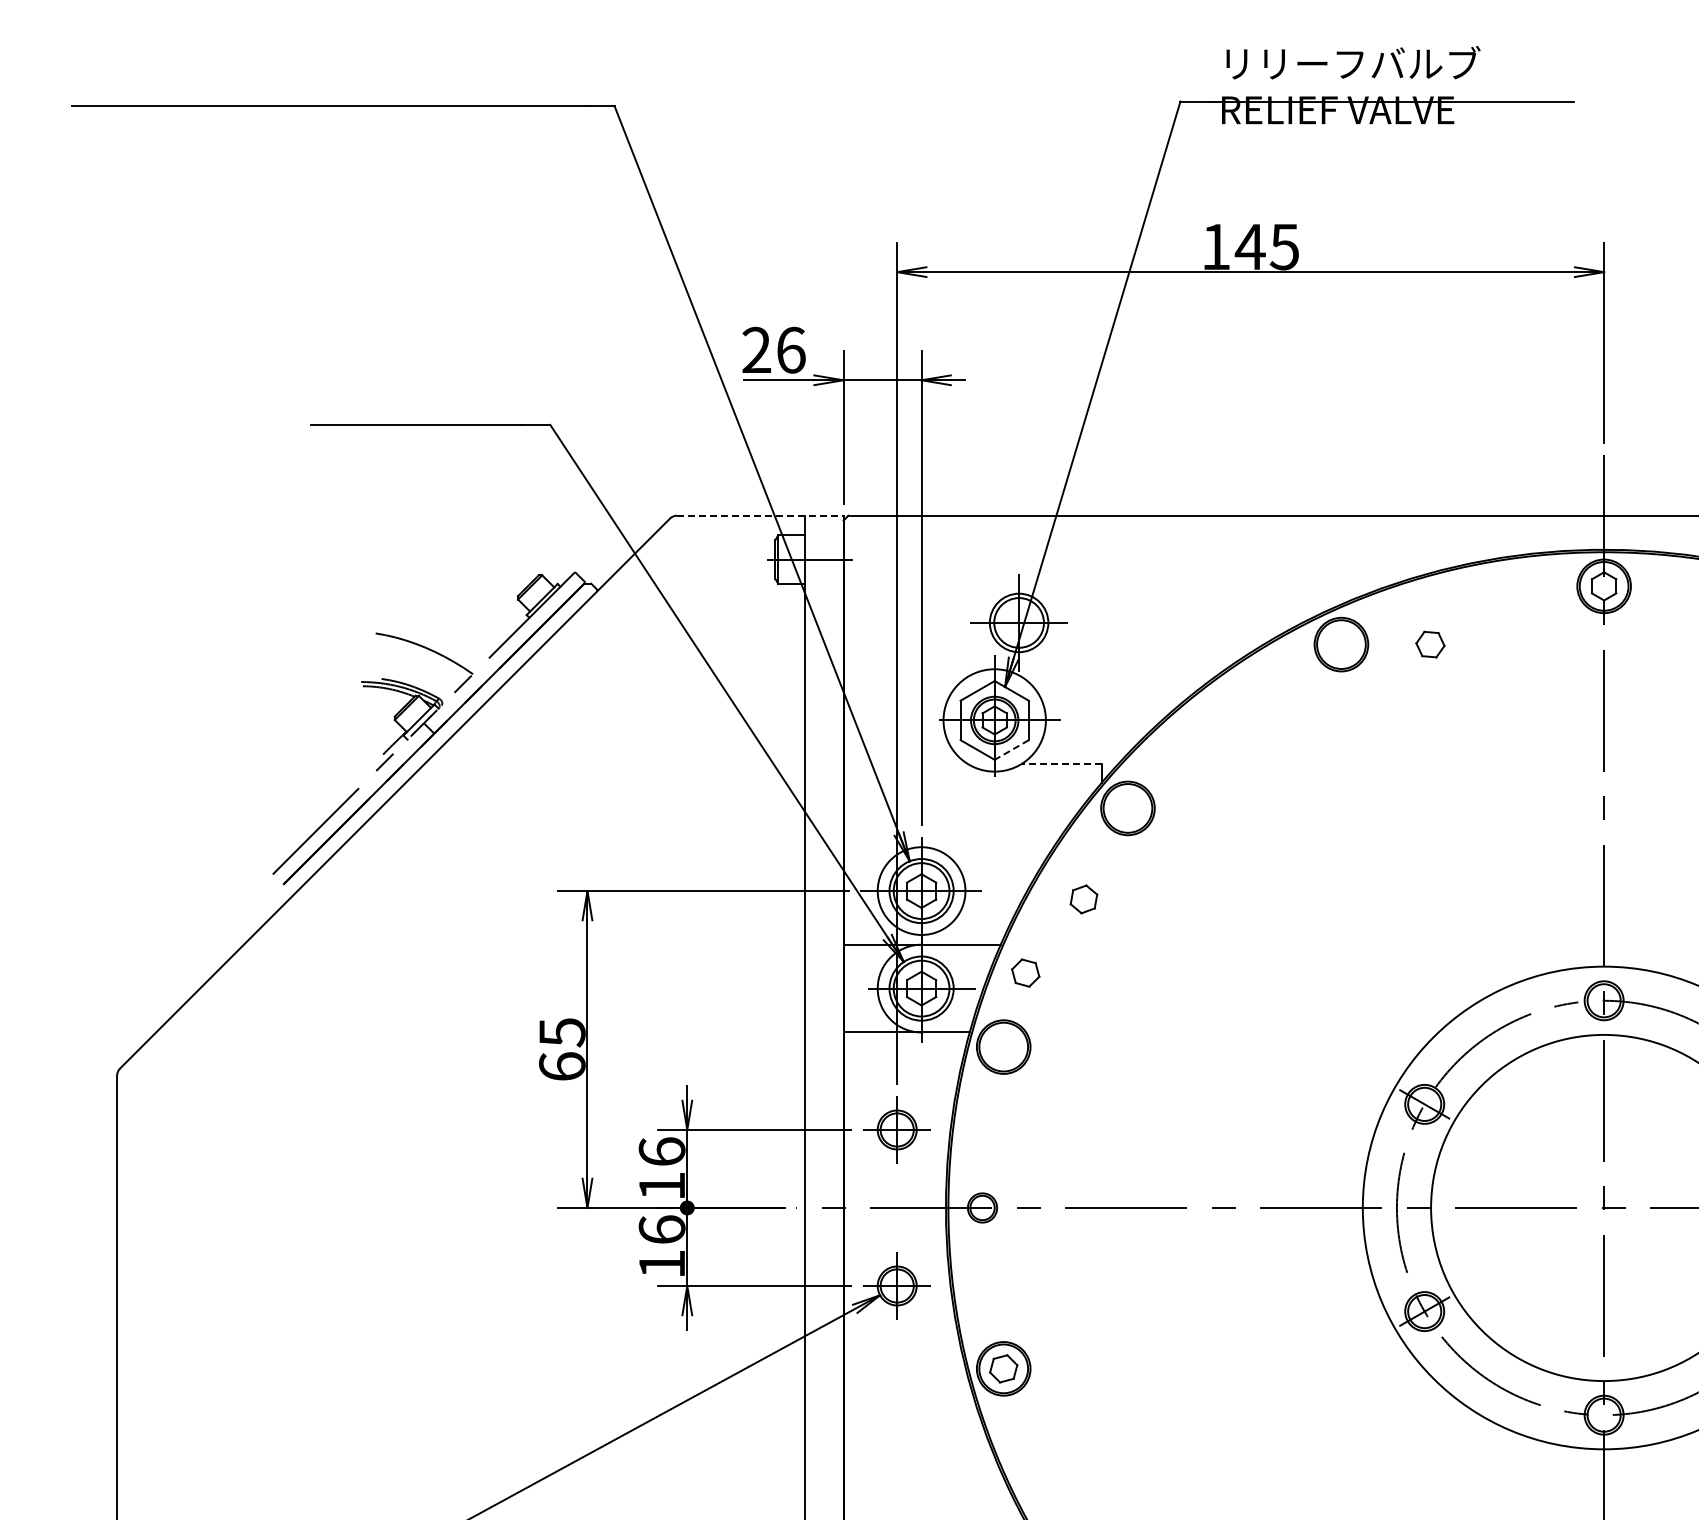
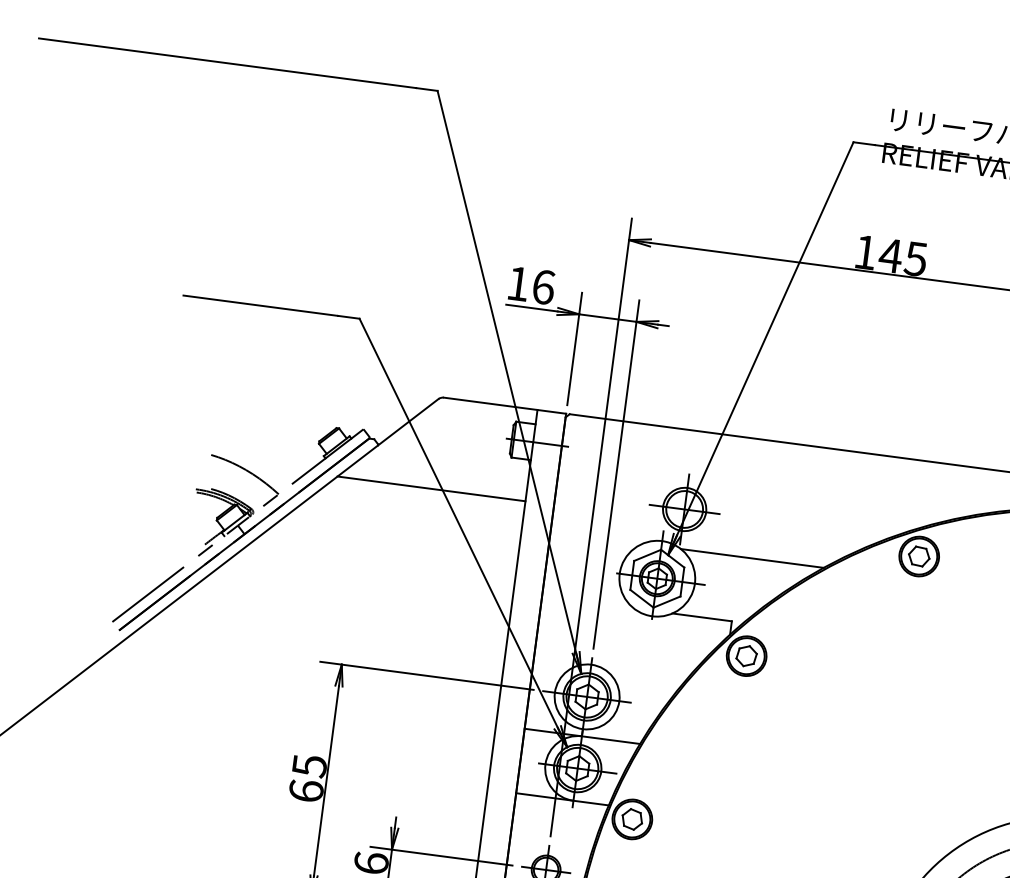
text: (756, 349) -> (518, 283), 26 -> 16
line: (760, 515) -> (505, 405), dashed -> solid
line: (676, 640) -> (431, 489), added
part: (1430, 644) -> (919, 556), moved
line: (1118, 676) -> (752, 558), added
line: (1011, 750) -> (666, 602), dashed -> solid
line: (1061, 764) -> (702, 617), dashed -> solid
part: (1083, 899) -> (746, 656), moved
part: (1025, 972) -> (632, 818), moved

